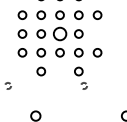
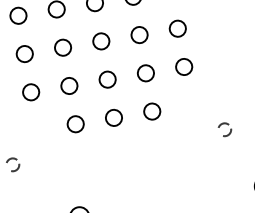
circle: (59, 33) -> (100, 40), size x0.62
circle: (97, 33) -> (177, 27), added
circle: (59, 71) -> (112, 117), added
circle: (83, 85) -> (223, 128), moved

